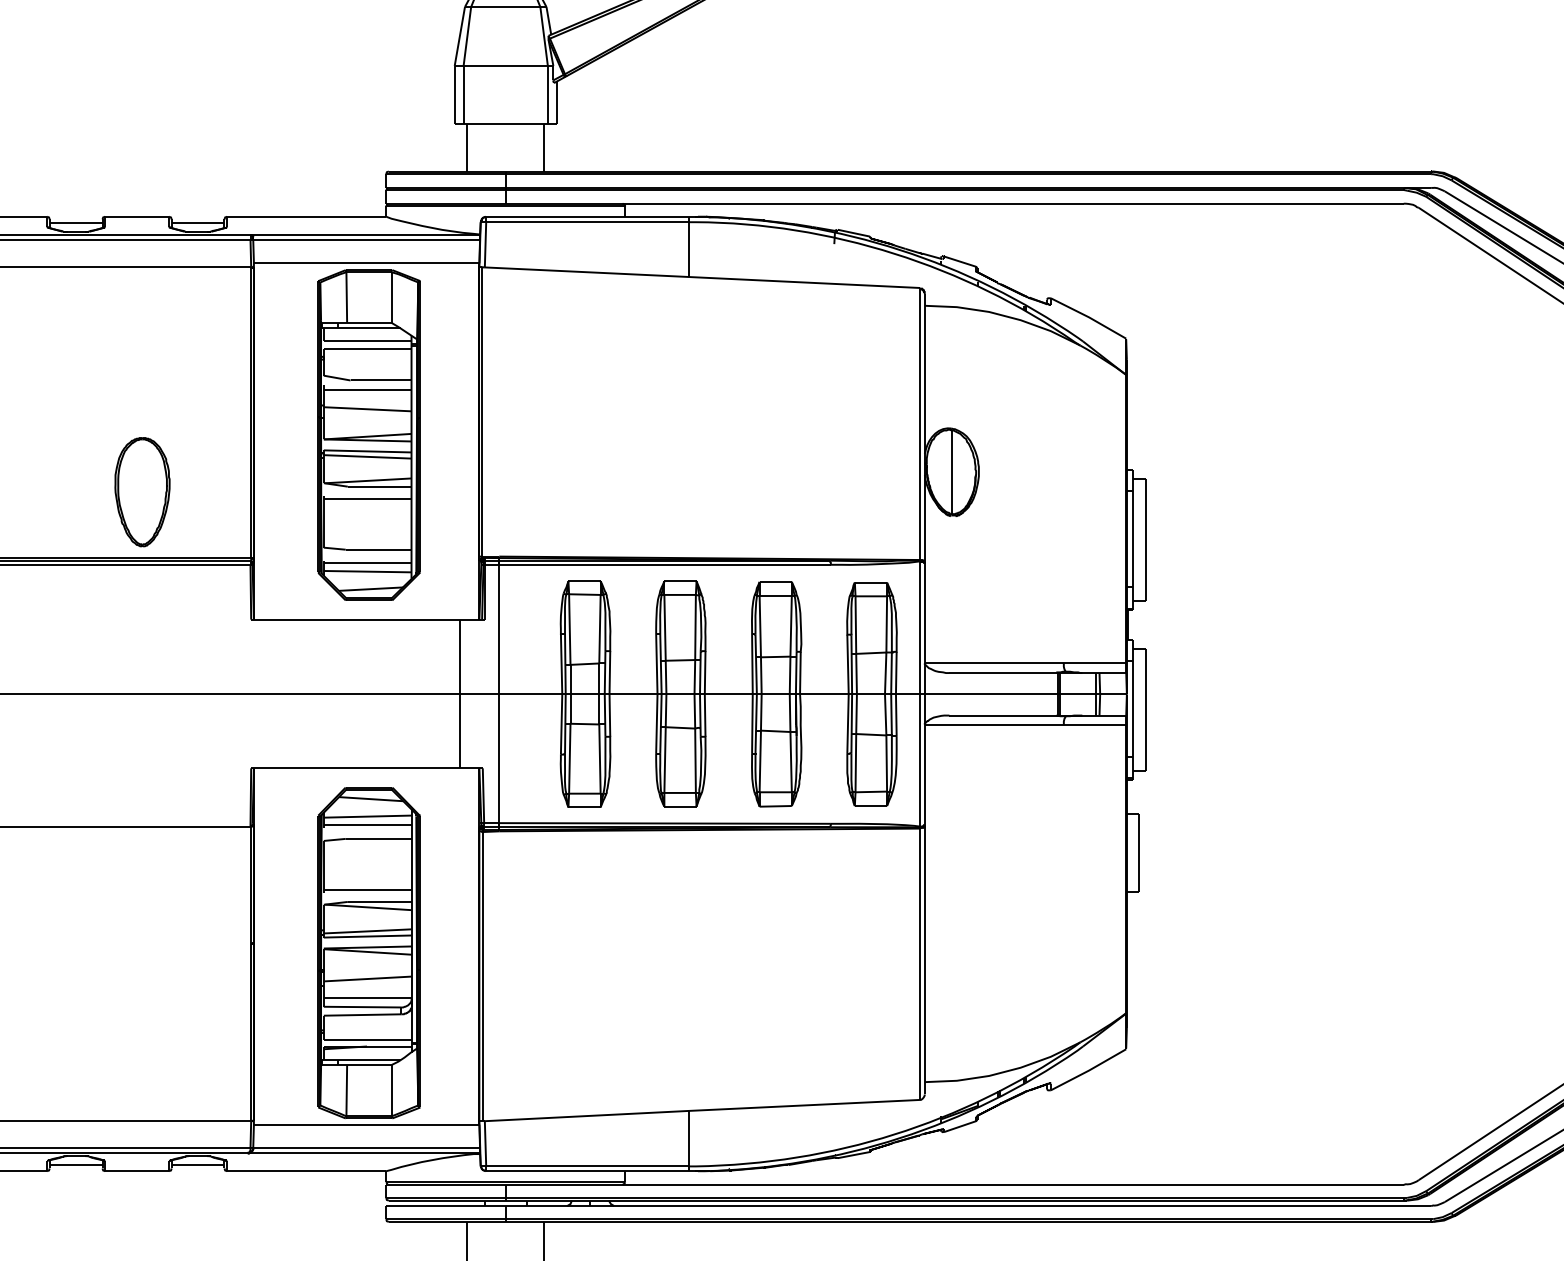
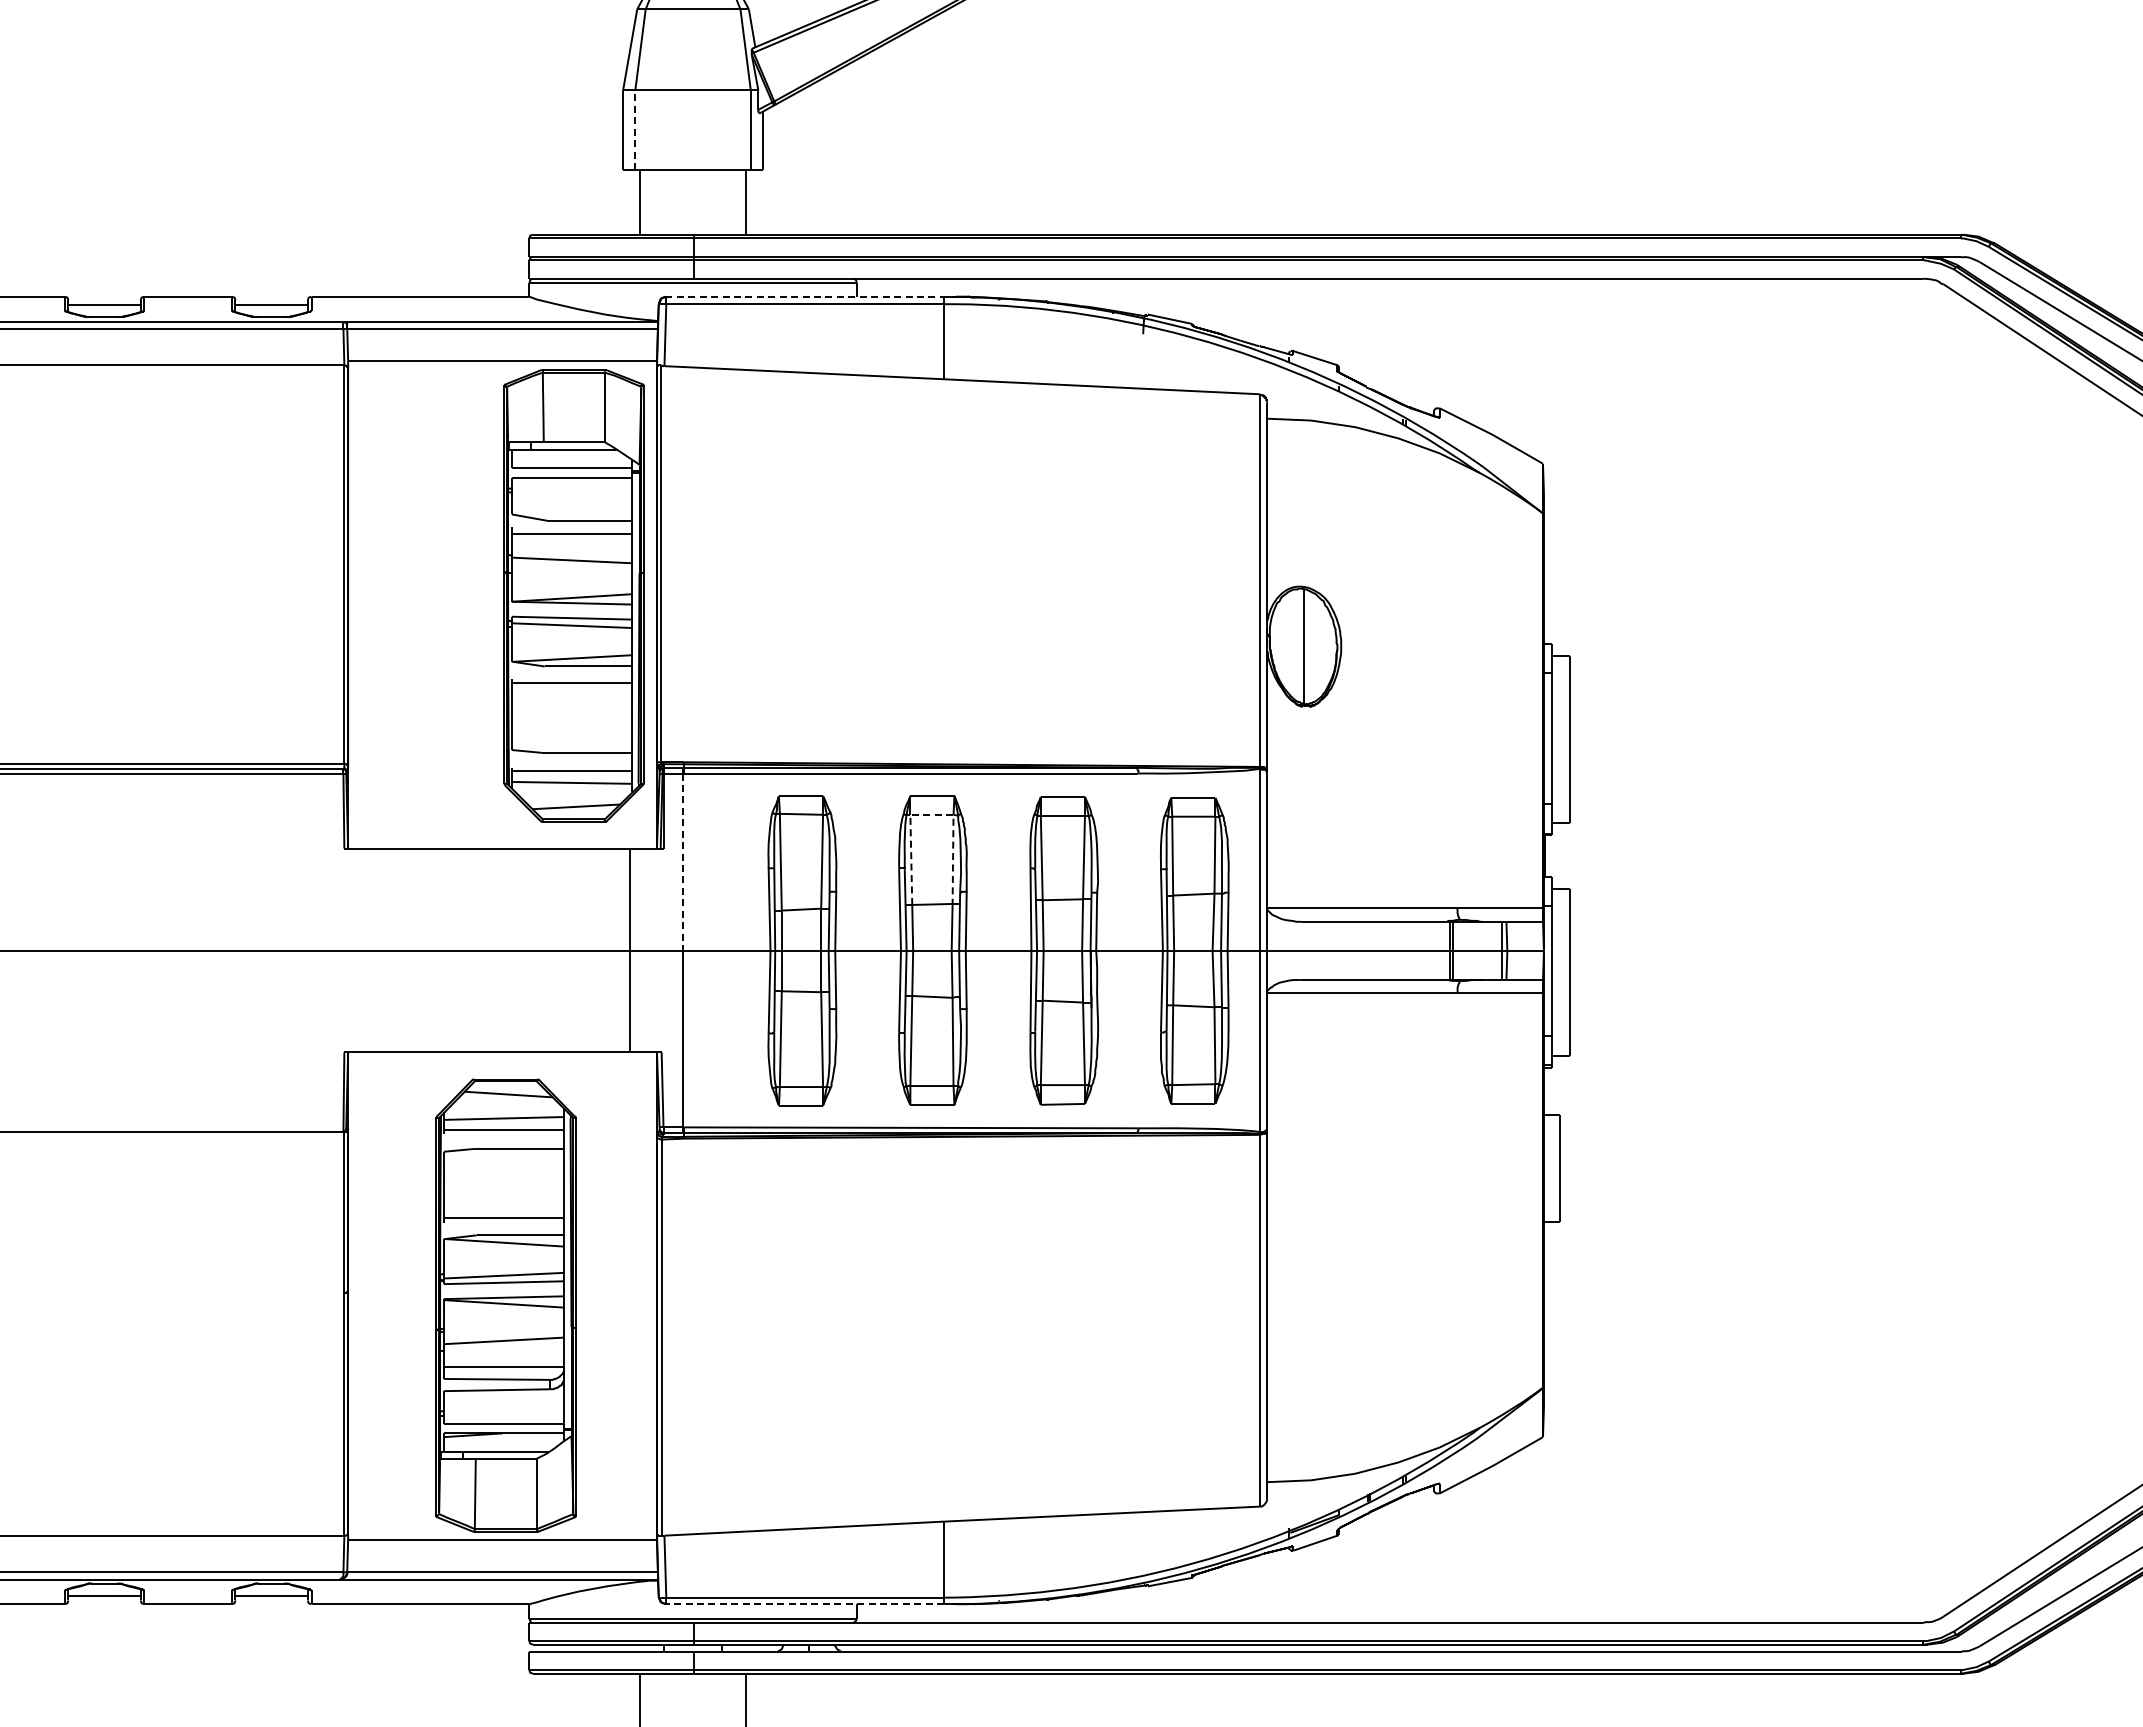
line: (463, 95) -> (635, 130), solid -> dashed
line: (587, 216) -> (805, 296), solid -> dashed
part: (368, 434) -> (573, 595), moved
part: (142, 492) -> (195, 674), removed
line: (679, 594) -> (931, 814), solid -> dashed
line: (498, 629) -> (683, 862), solid -> dashed
line: (587, 1171) -> (804, 1604), solid -> dashed

